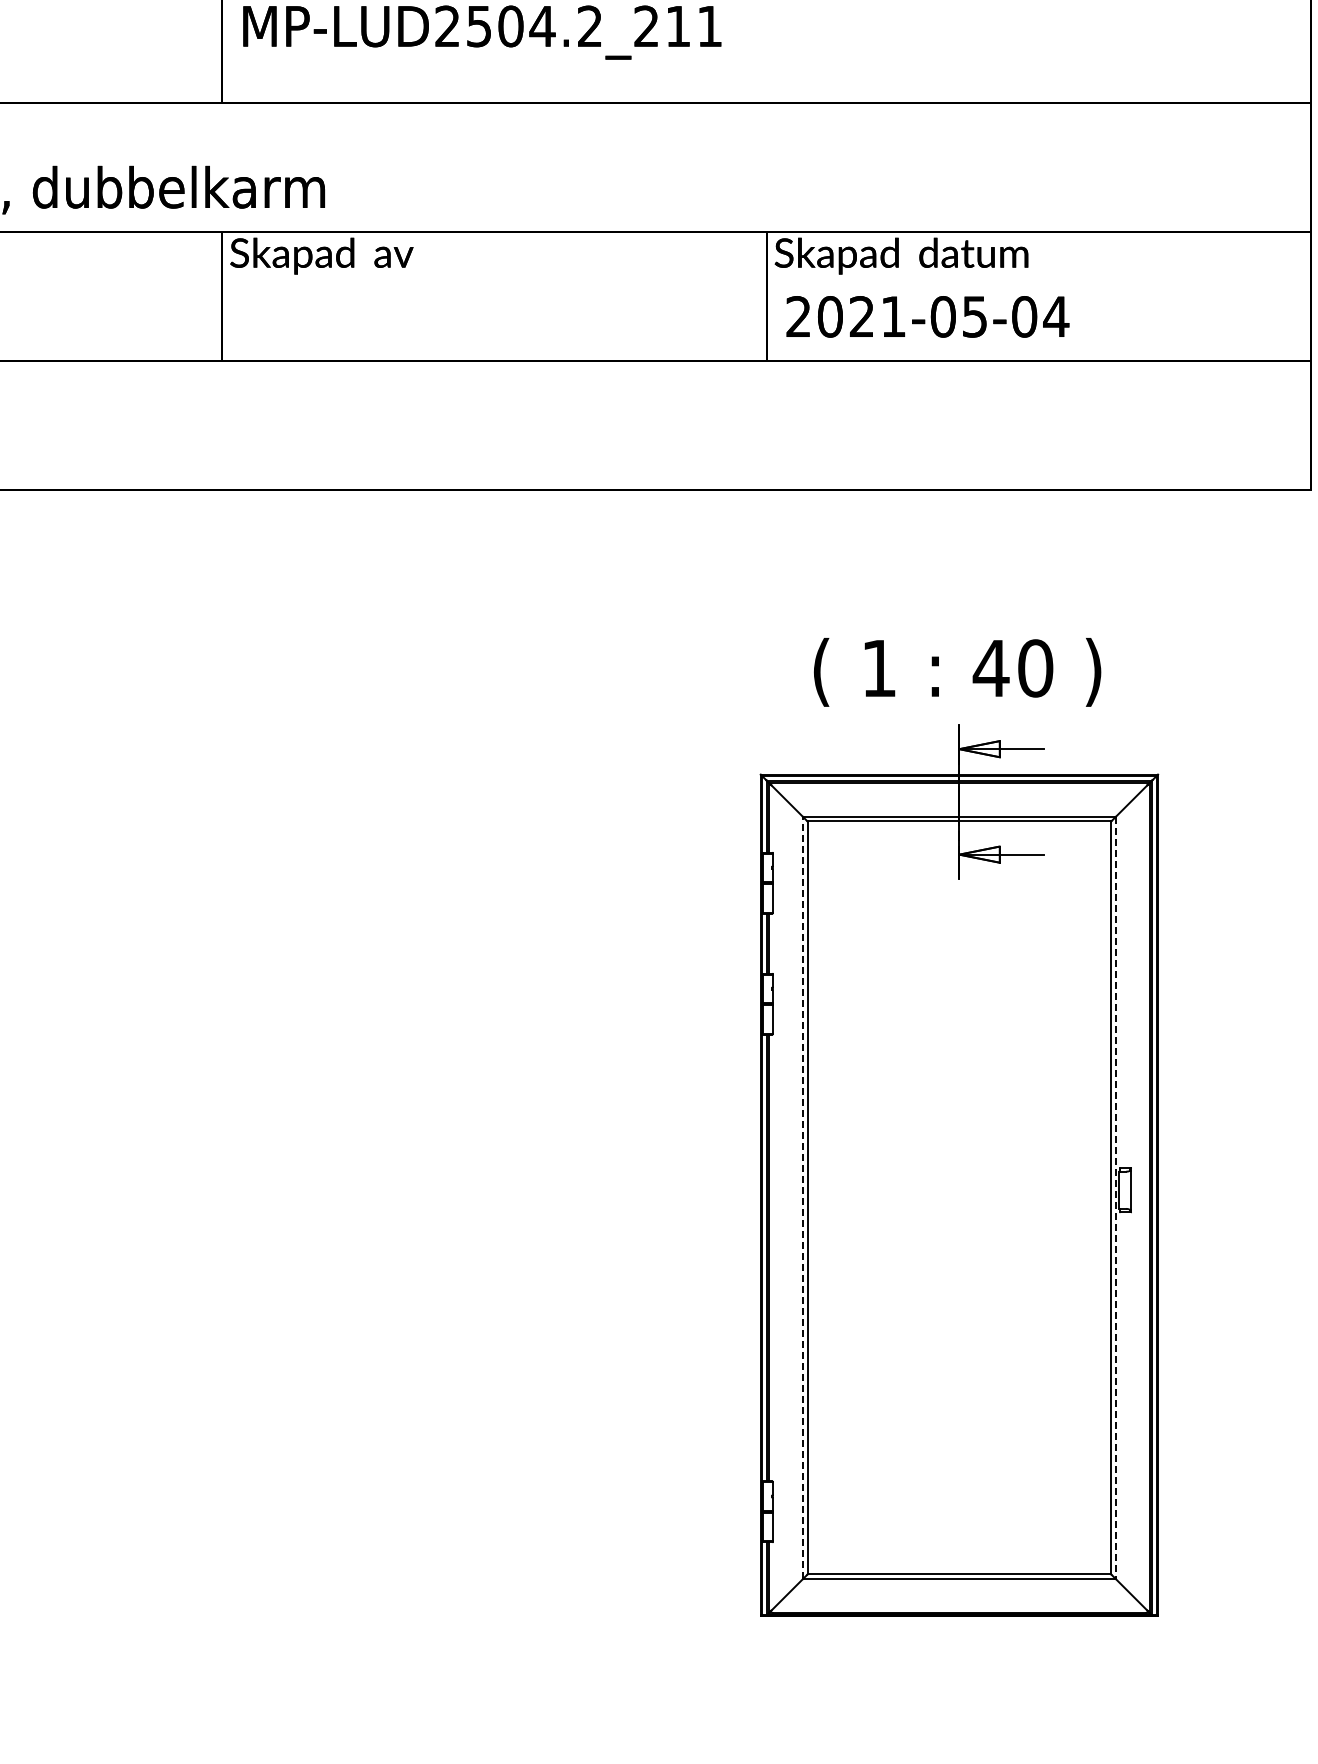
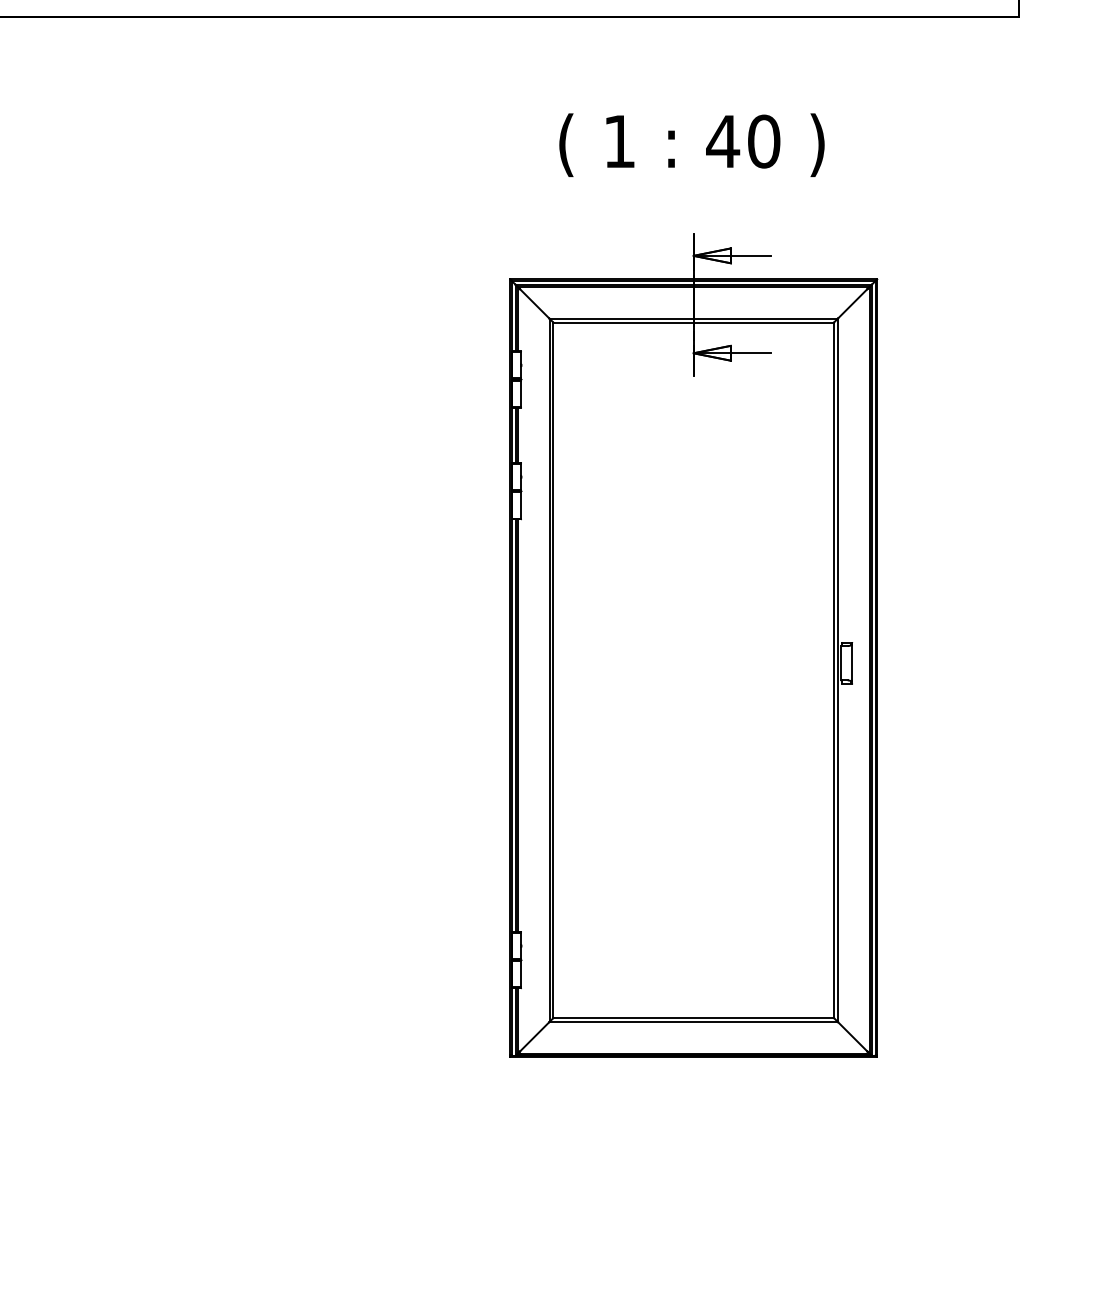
text: (957, 672) -> (691, 145), moved
line: (803, 1197) -> (549, 669), dashed -> solid
line: (1115, 1197) -> (837, 669), dashed -> solid

